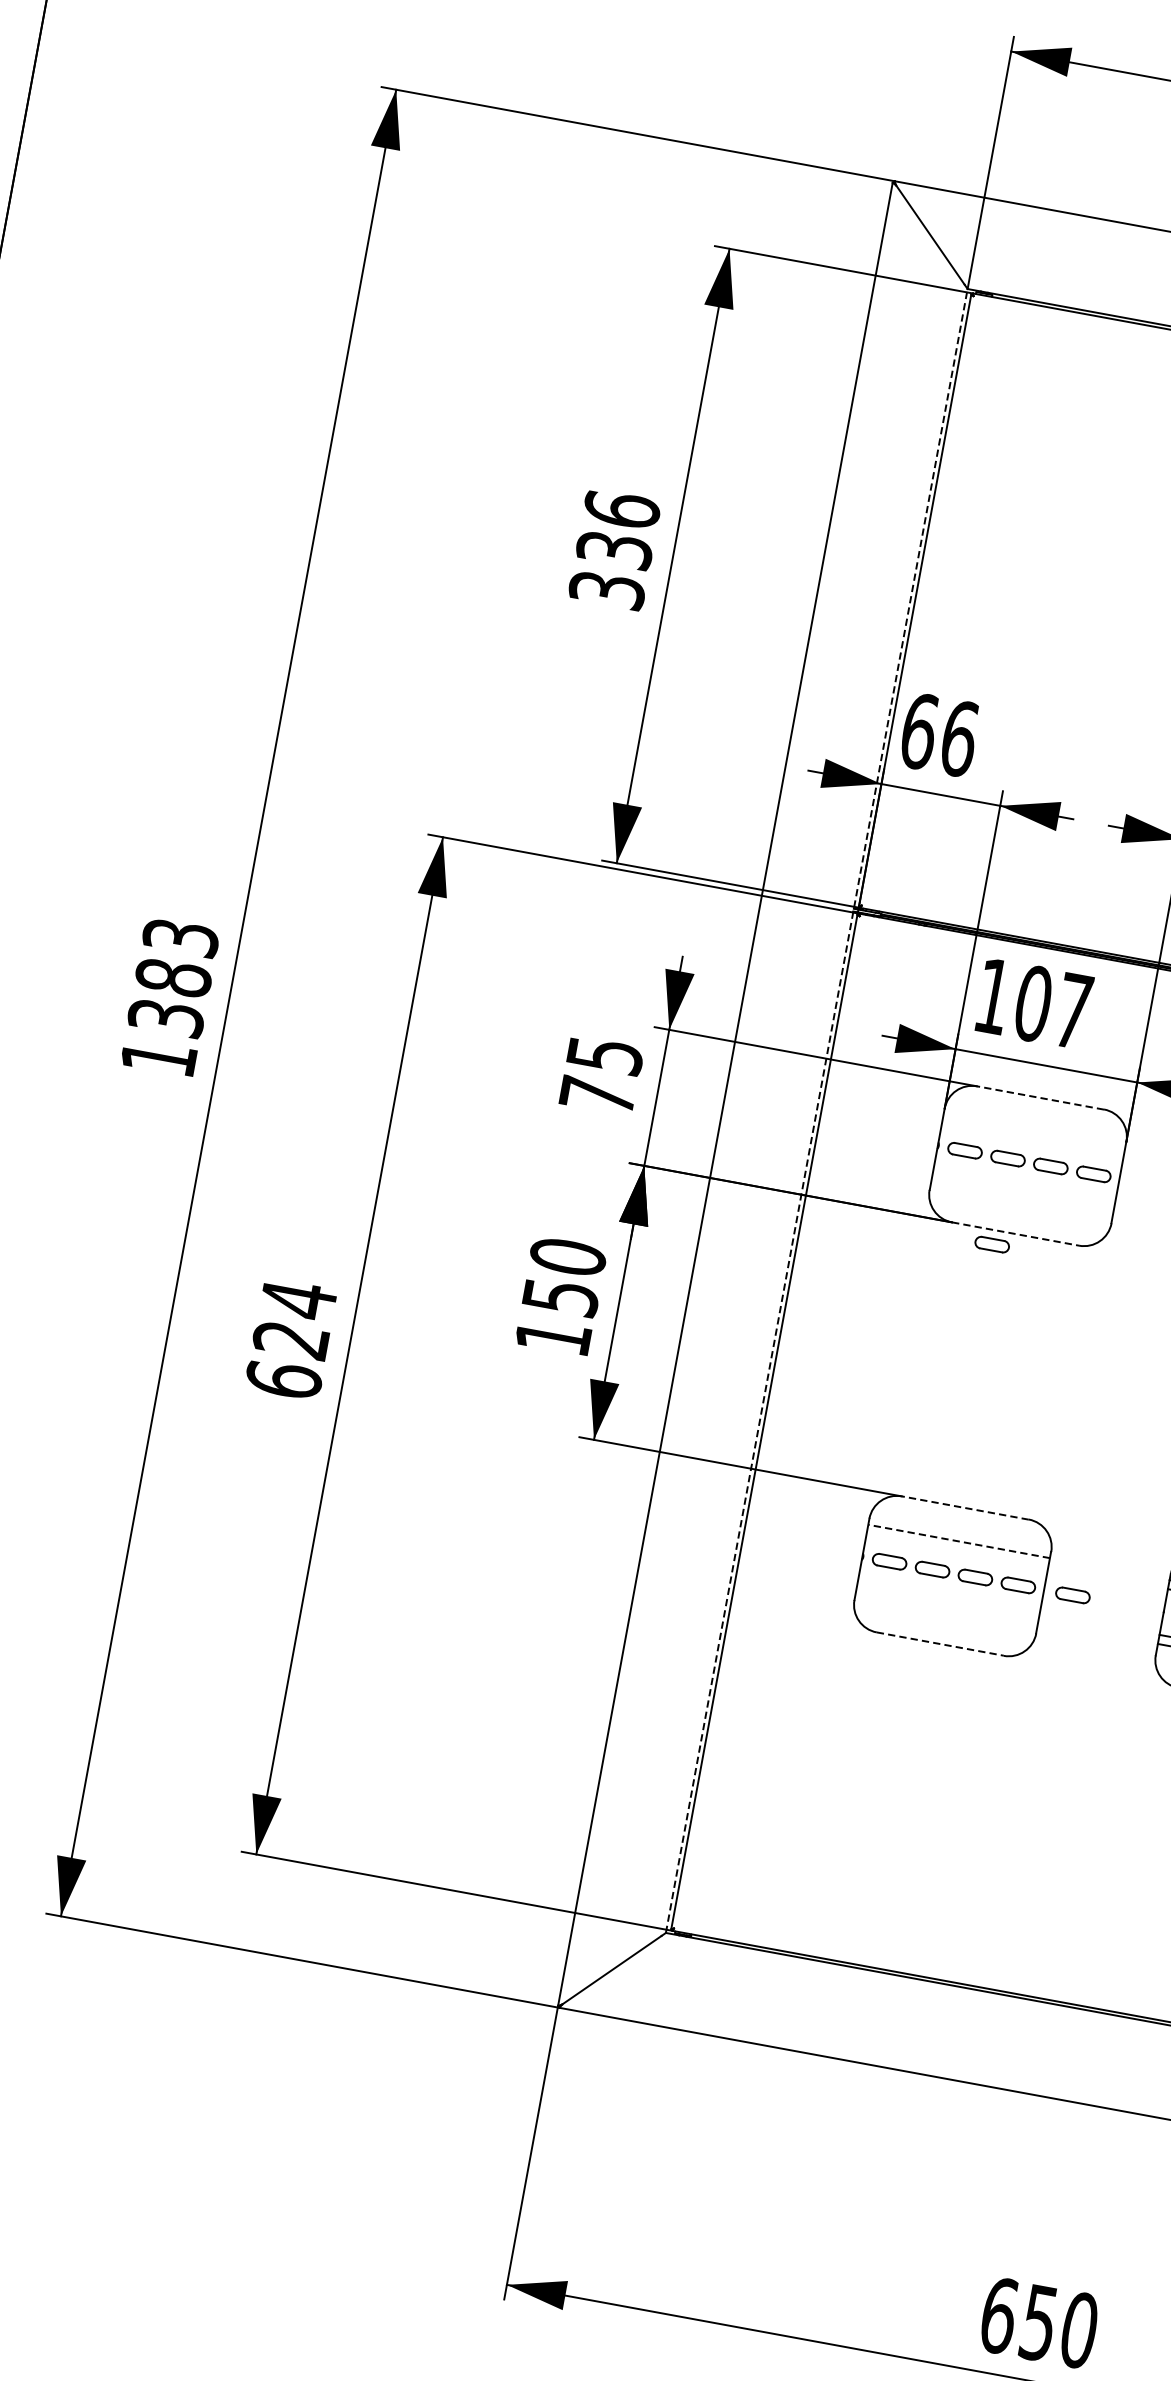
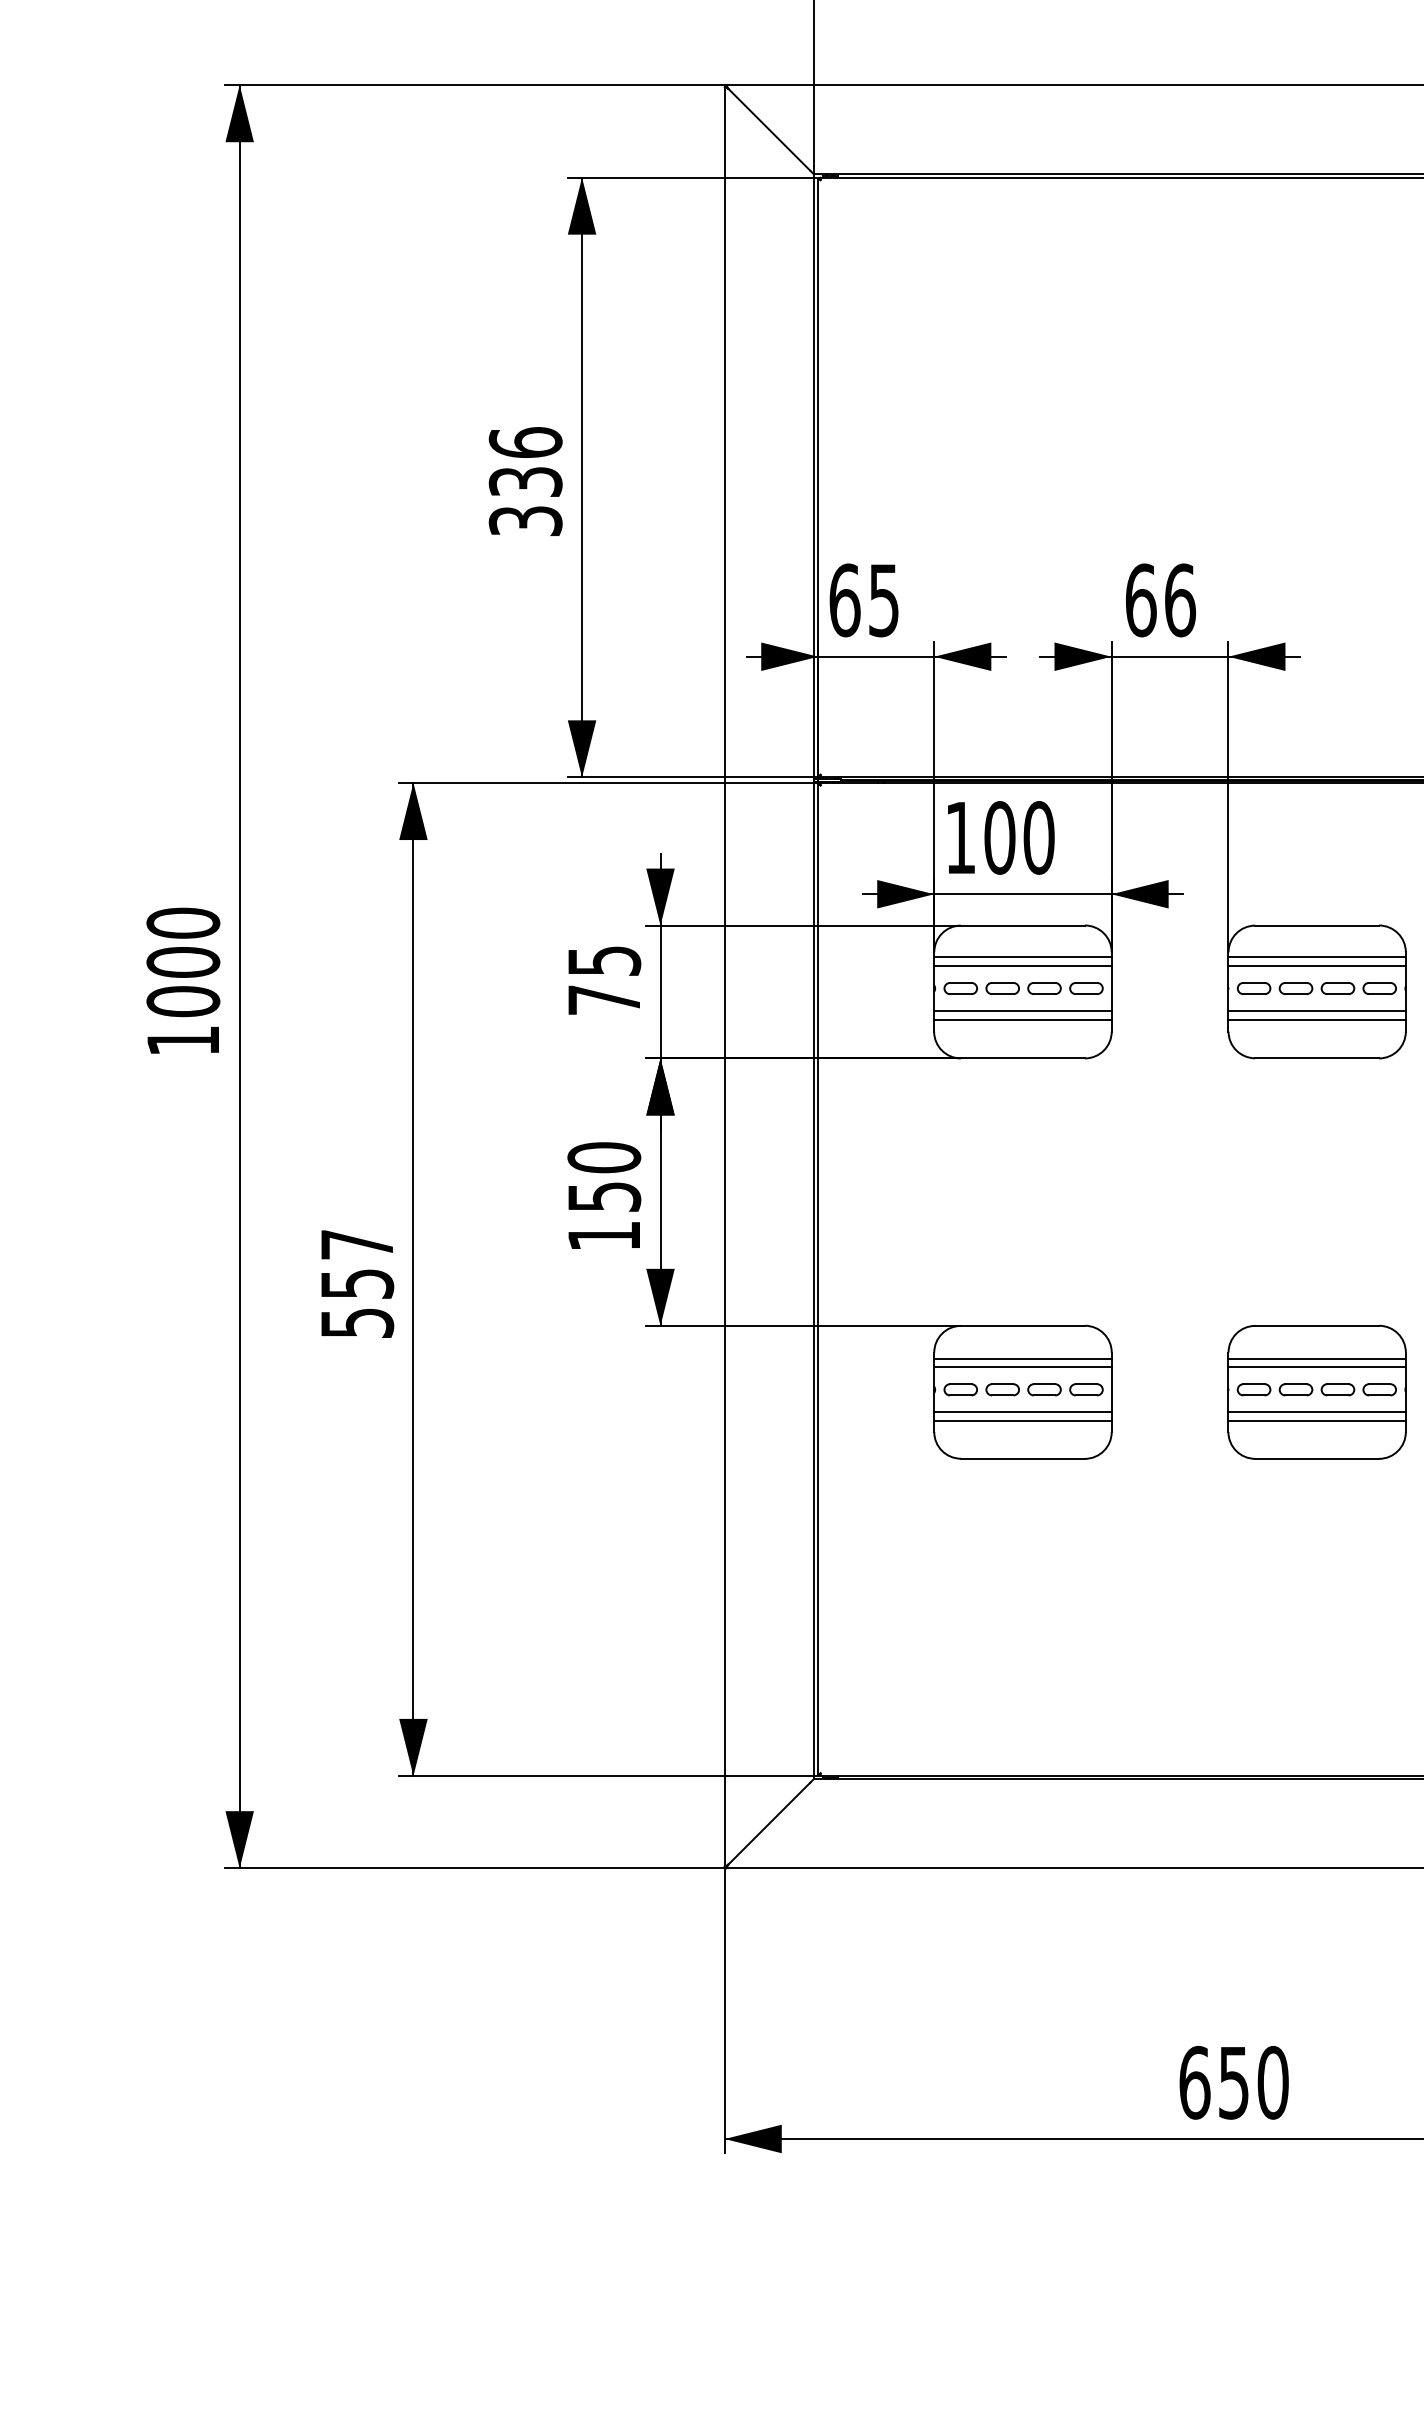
text: (959, 738) -> (884, 600), 66 -> 65
text: (173, 977) -> (183, 962), 1383 -> 1000
text: (1073, 1010) -> (1038, 837), 107 -> 100
line: (1040, 1097) -> (1022, 925), dashed -> solid
line: (816, 1110) -> (813, 976), dashed -> solid
line: (1034, 1130) -> (1022, 957), added
line: (1032, 1139) -> (1022, 966), added
line: (1024, 1184) -> (1022, 1010), added
line: (1022, 1194) -> (1022, 1019), added
line: (1015, 1234) -> (1022, 1058), dashed -> solid
part: (991, 1244) -> (1002, 1072), removed
text: (291, 1339) -> (357, 1283), 624 -> 557
line: (964, 1507) -> (1022, 1325), dashed -> solid
line: (958, 1541) -> (1022, 1358), dashed -> solid
line: (957, 1550) -> (1022, 1367), added
part: (1072, 1595) -> (1139, 1389), removed
line: (948, 1596) -> (1022, 1412), added
line: (947, 1604) -> (1022, 1420), added
line: (939, 1643) -> (1022, 1458), dashed -> solid

